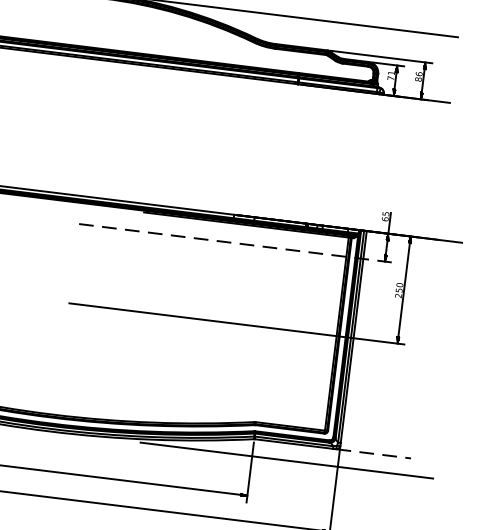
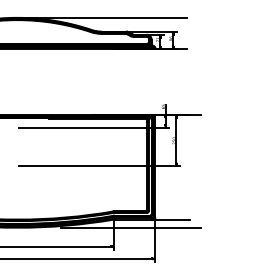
line: (236, 244) -> (94, 128), dashed -> solid
line: (373, 453) -> (171, 219), dashed -> solid

